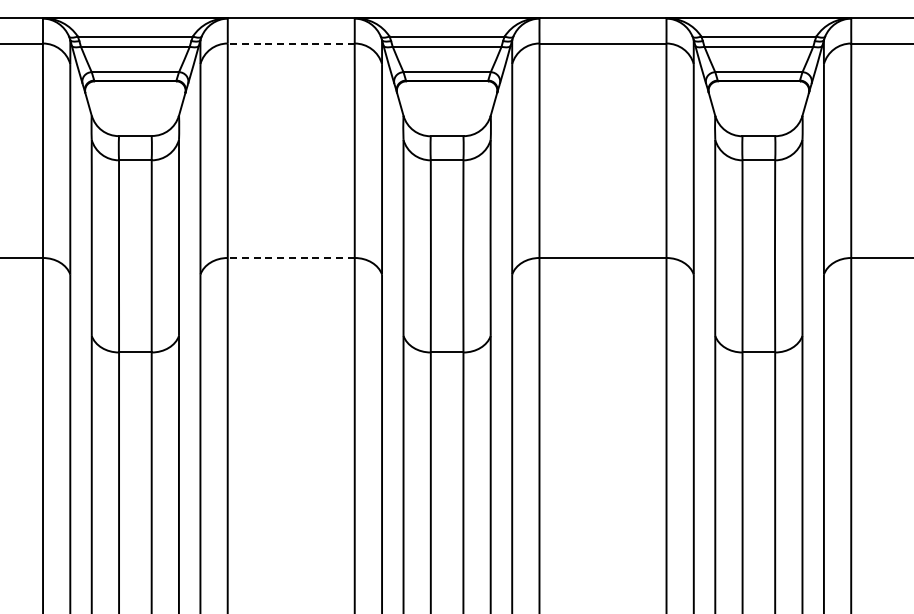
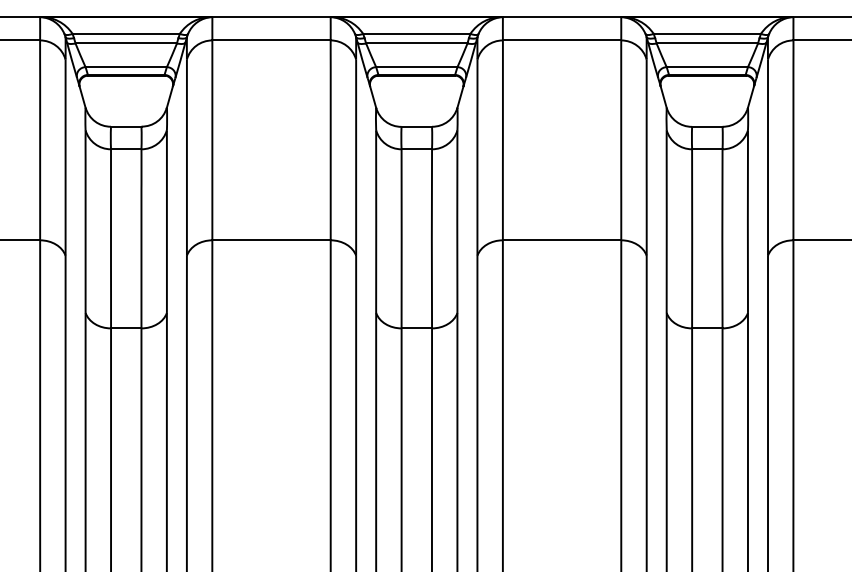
line: (290, 43) -> (270, 40), dashed -> solid
line: (290, 258) -> (270, 240), dashed -> solid

